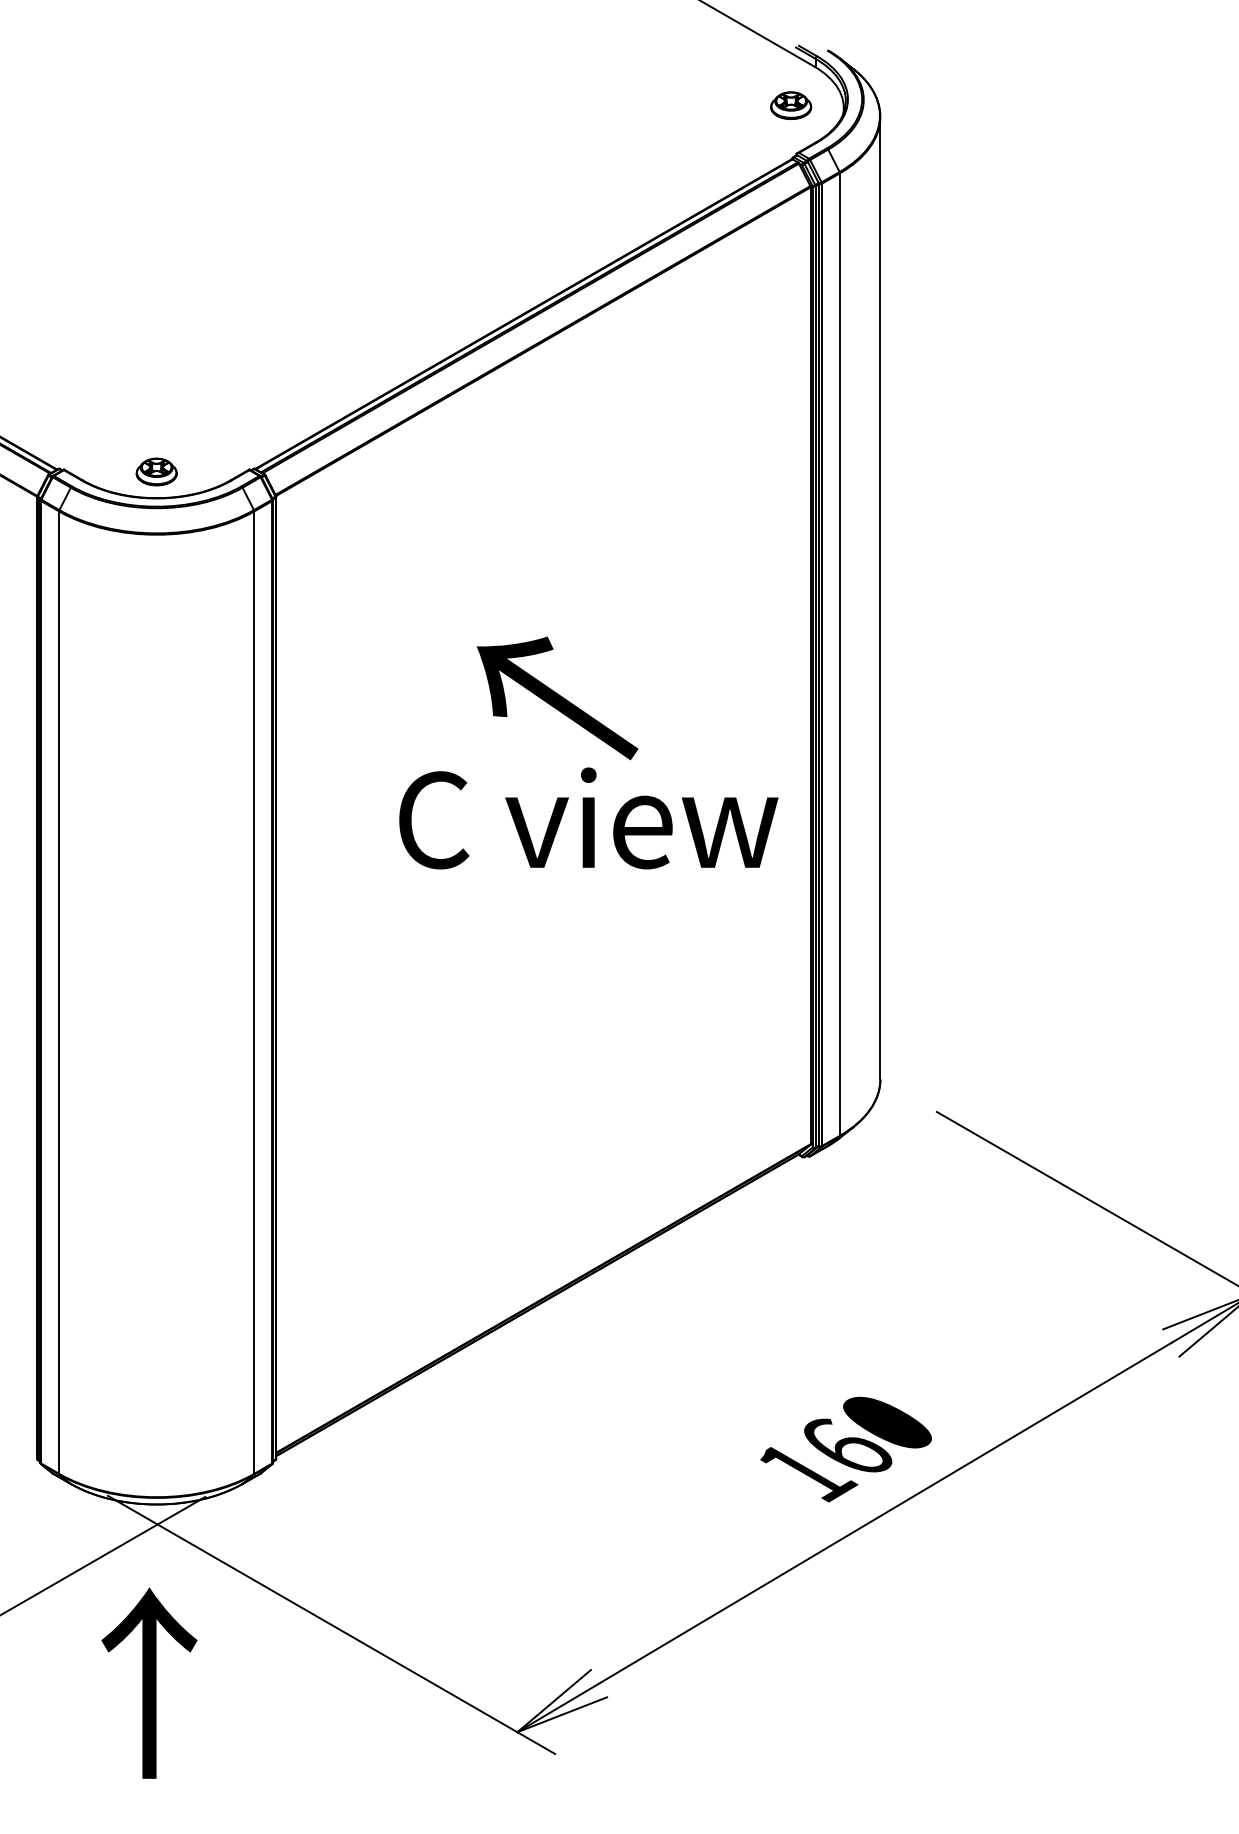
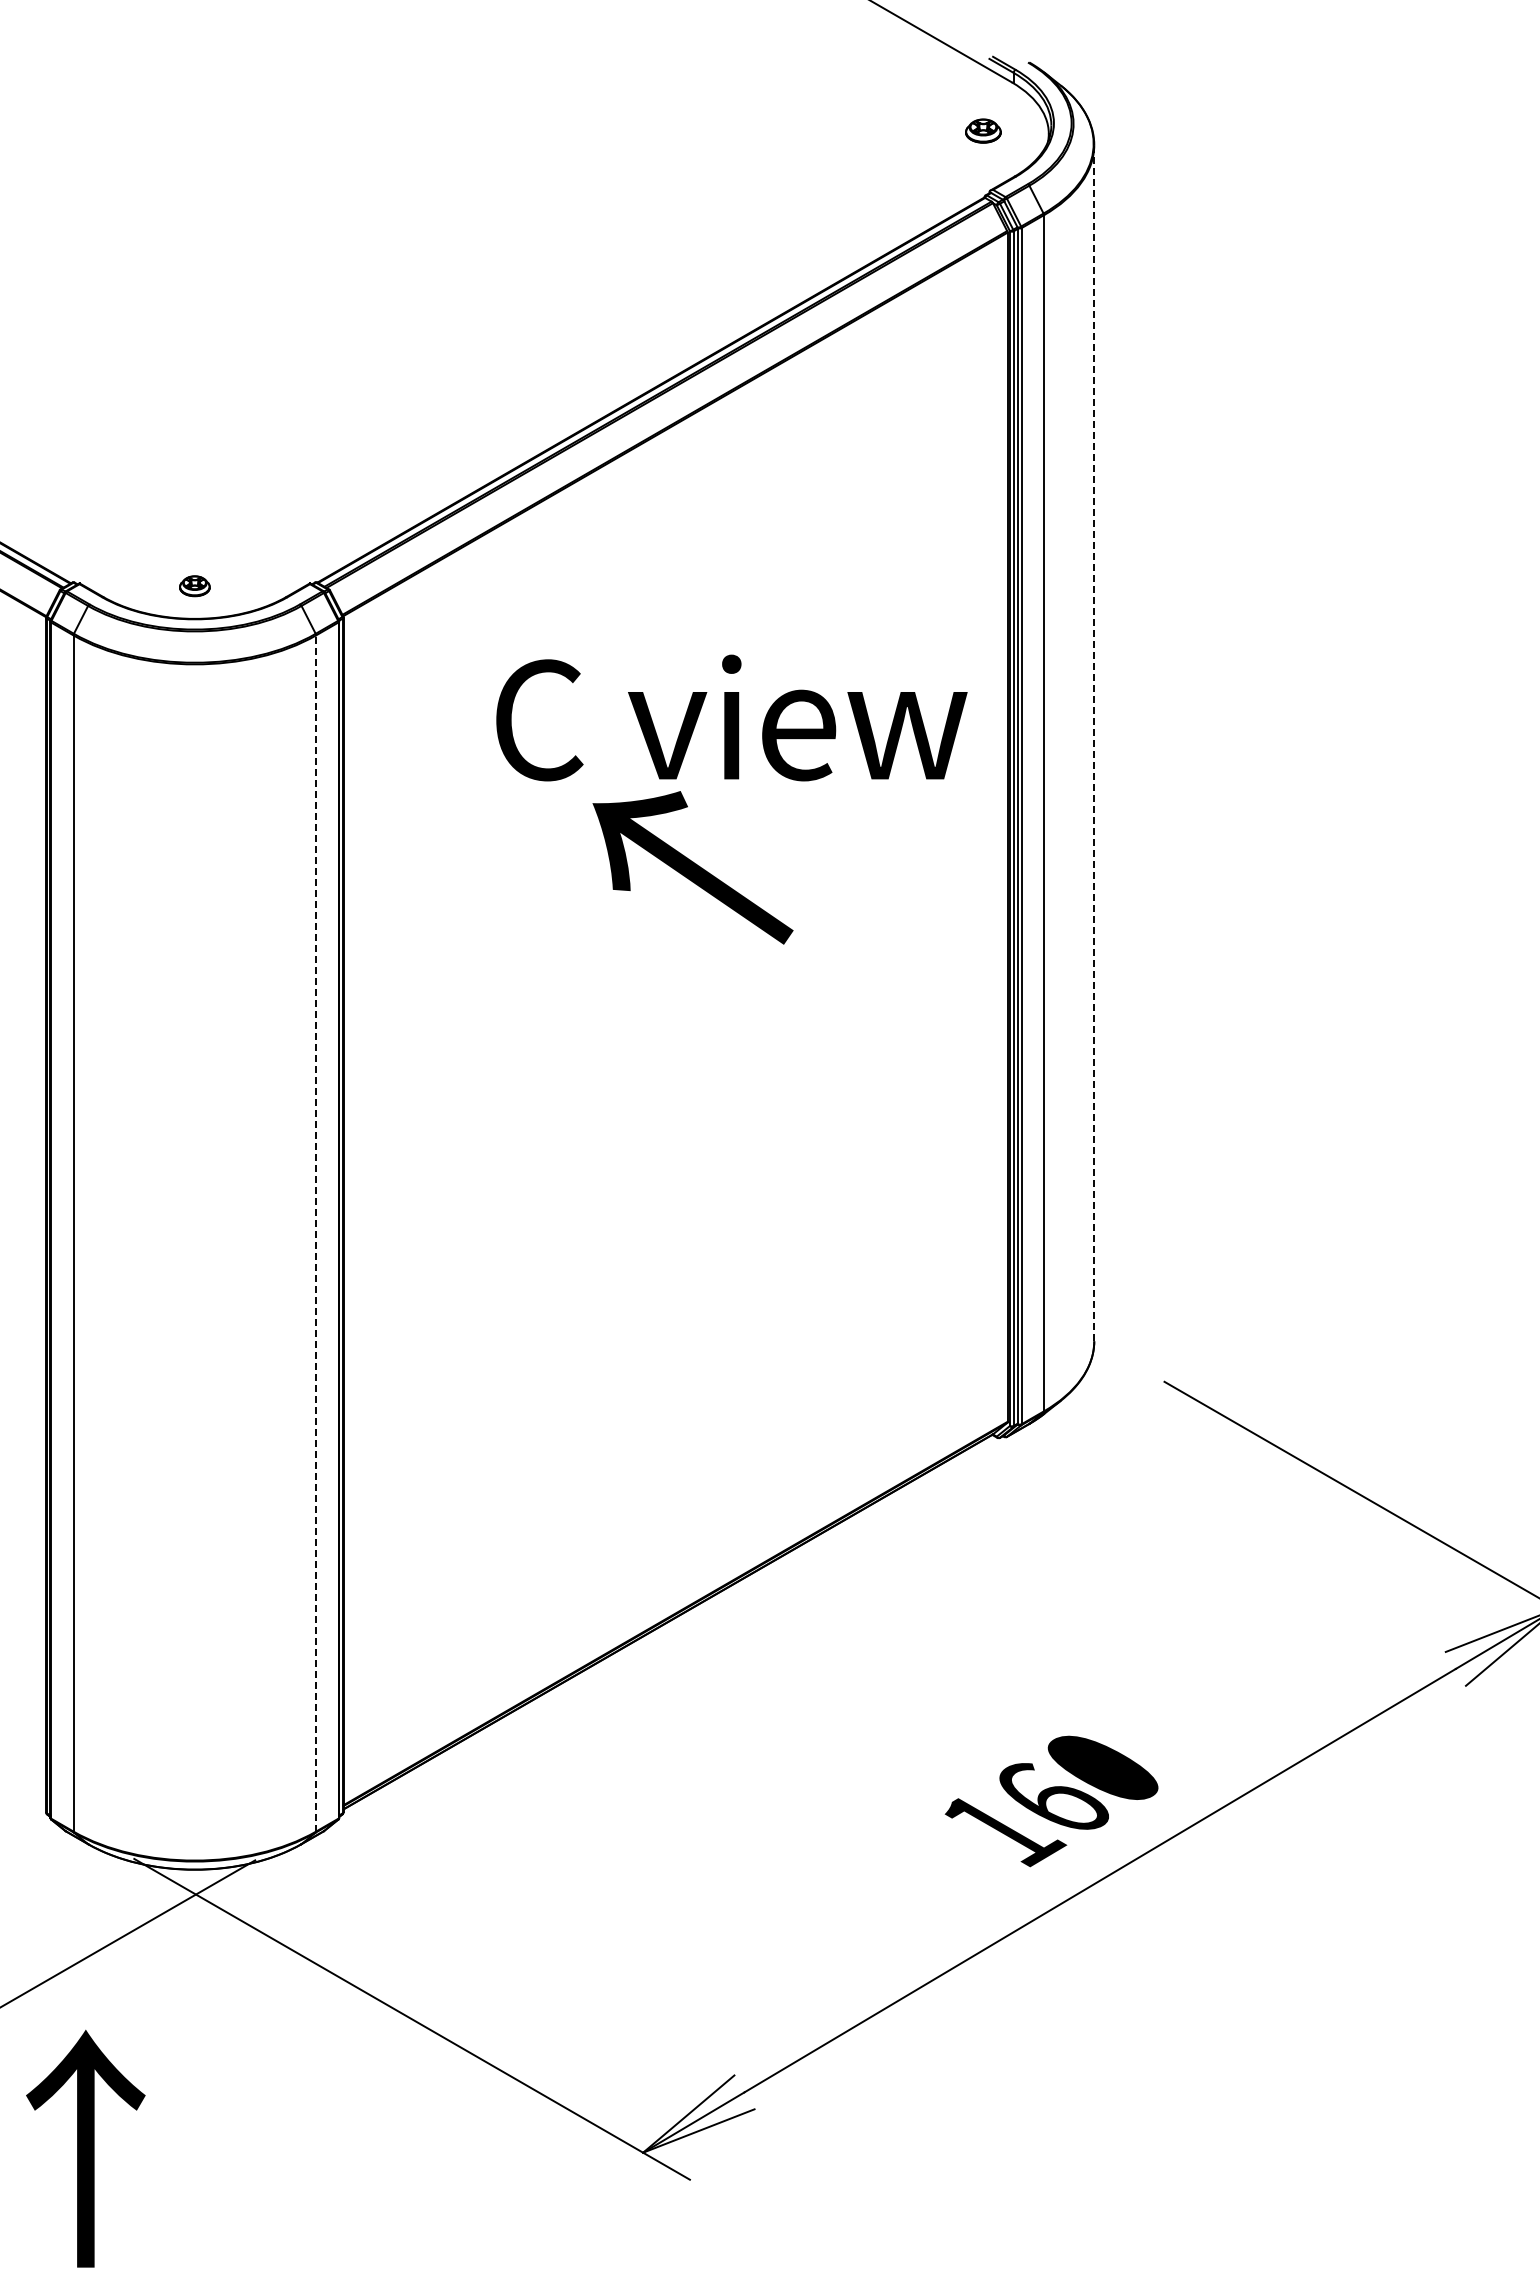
part: (791, 105) -> (983, 130), size x0.7
part: (156, 471) -> (194, 585), size x0.6
line: (880, 597) -> (1094, 742), solid -> dashed
text: (588, 818) -> (731, 717), moved
line: (254, 991) -> (316, 1232), solid -> dashed
text: (149, 1682) -> (85, 2148), moved

